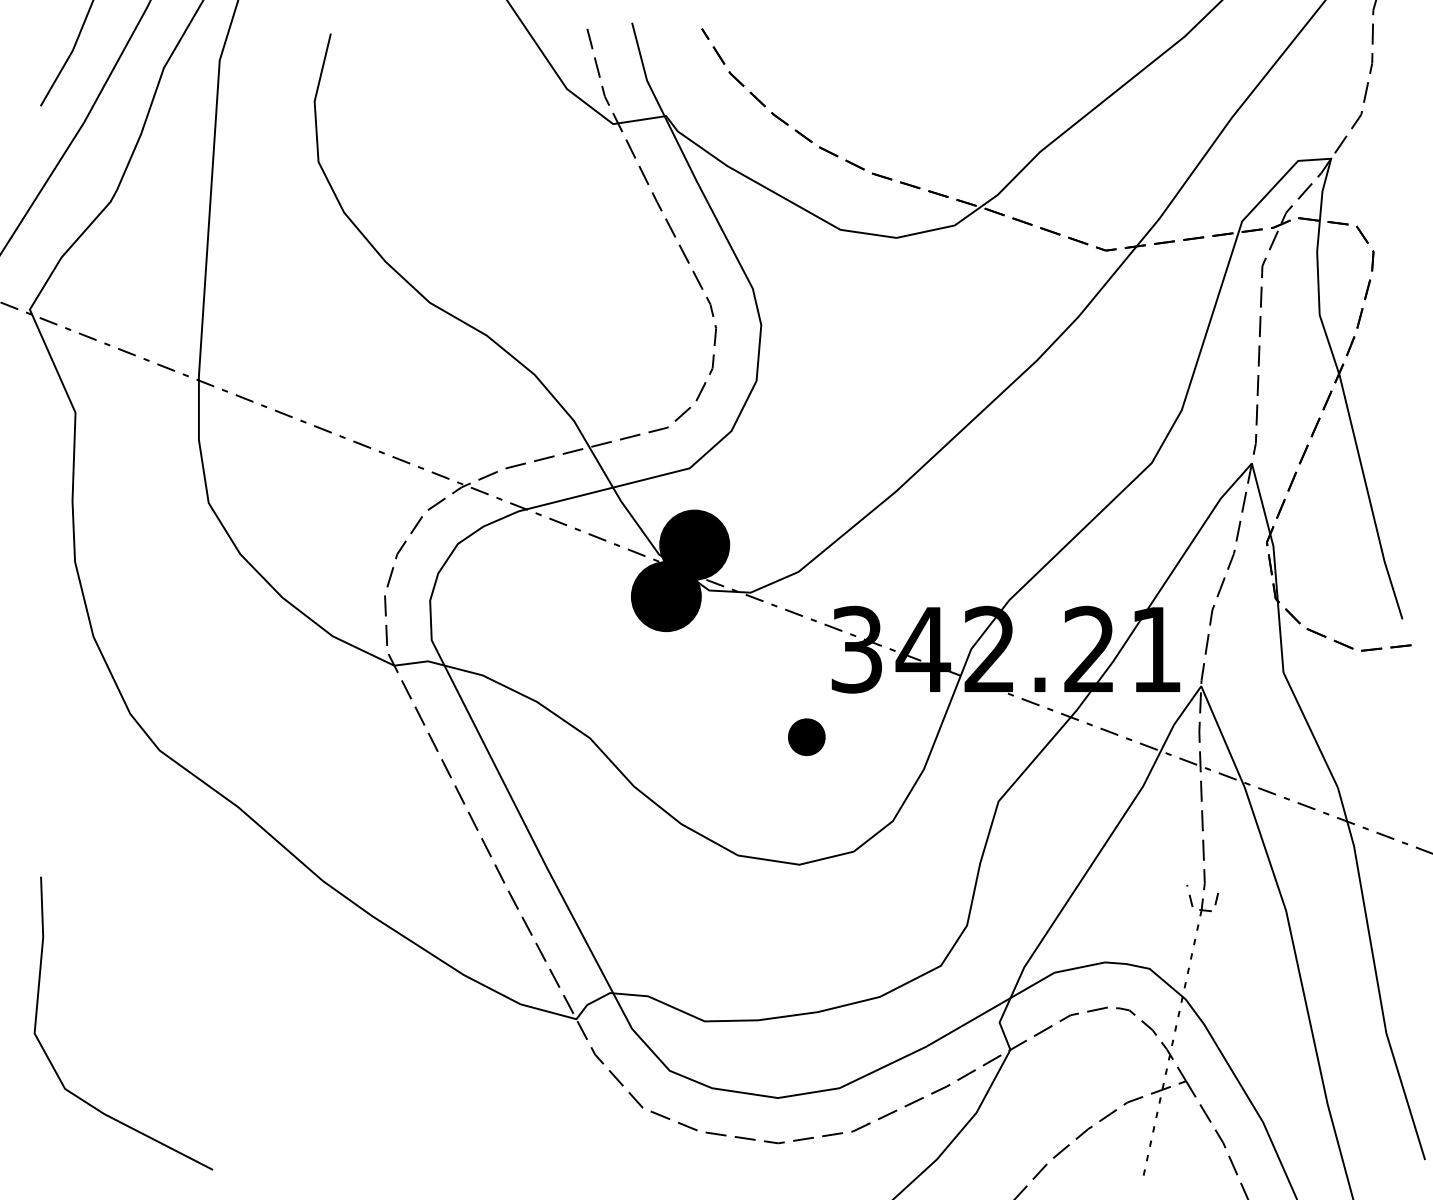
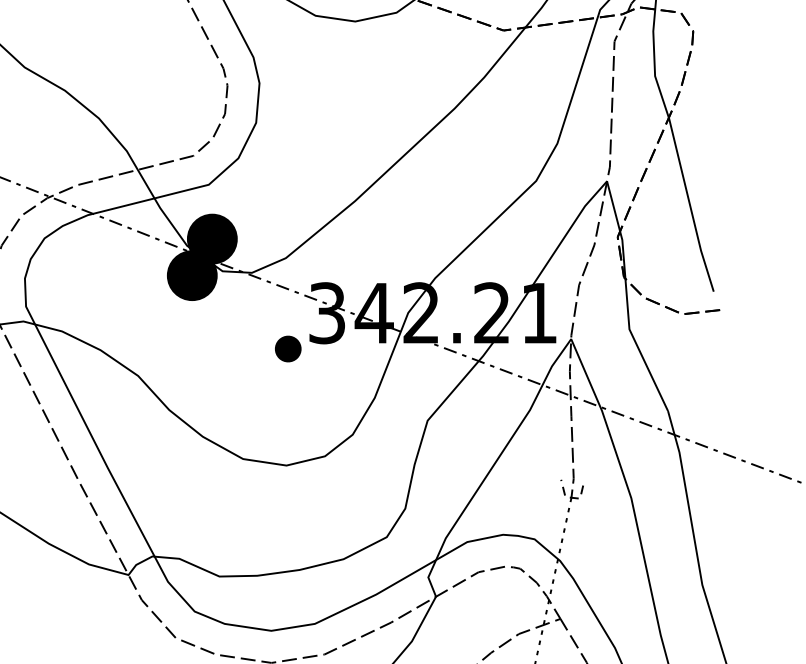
part: (806, 736) -> (288, 348), moved

